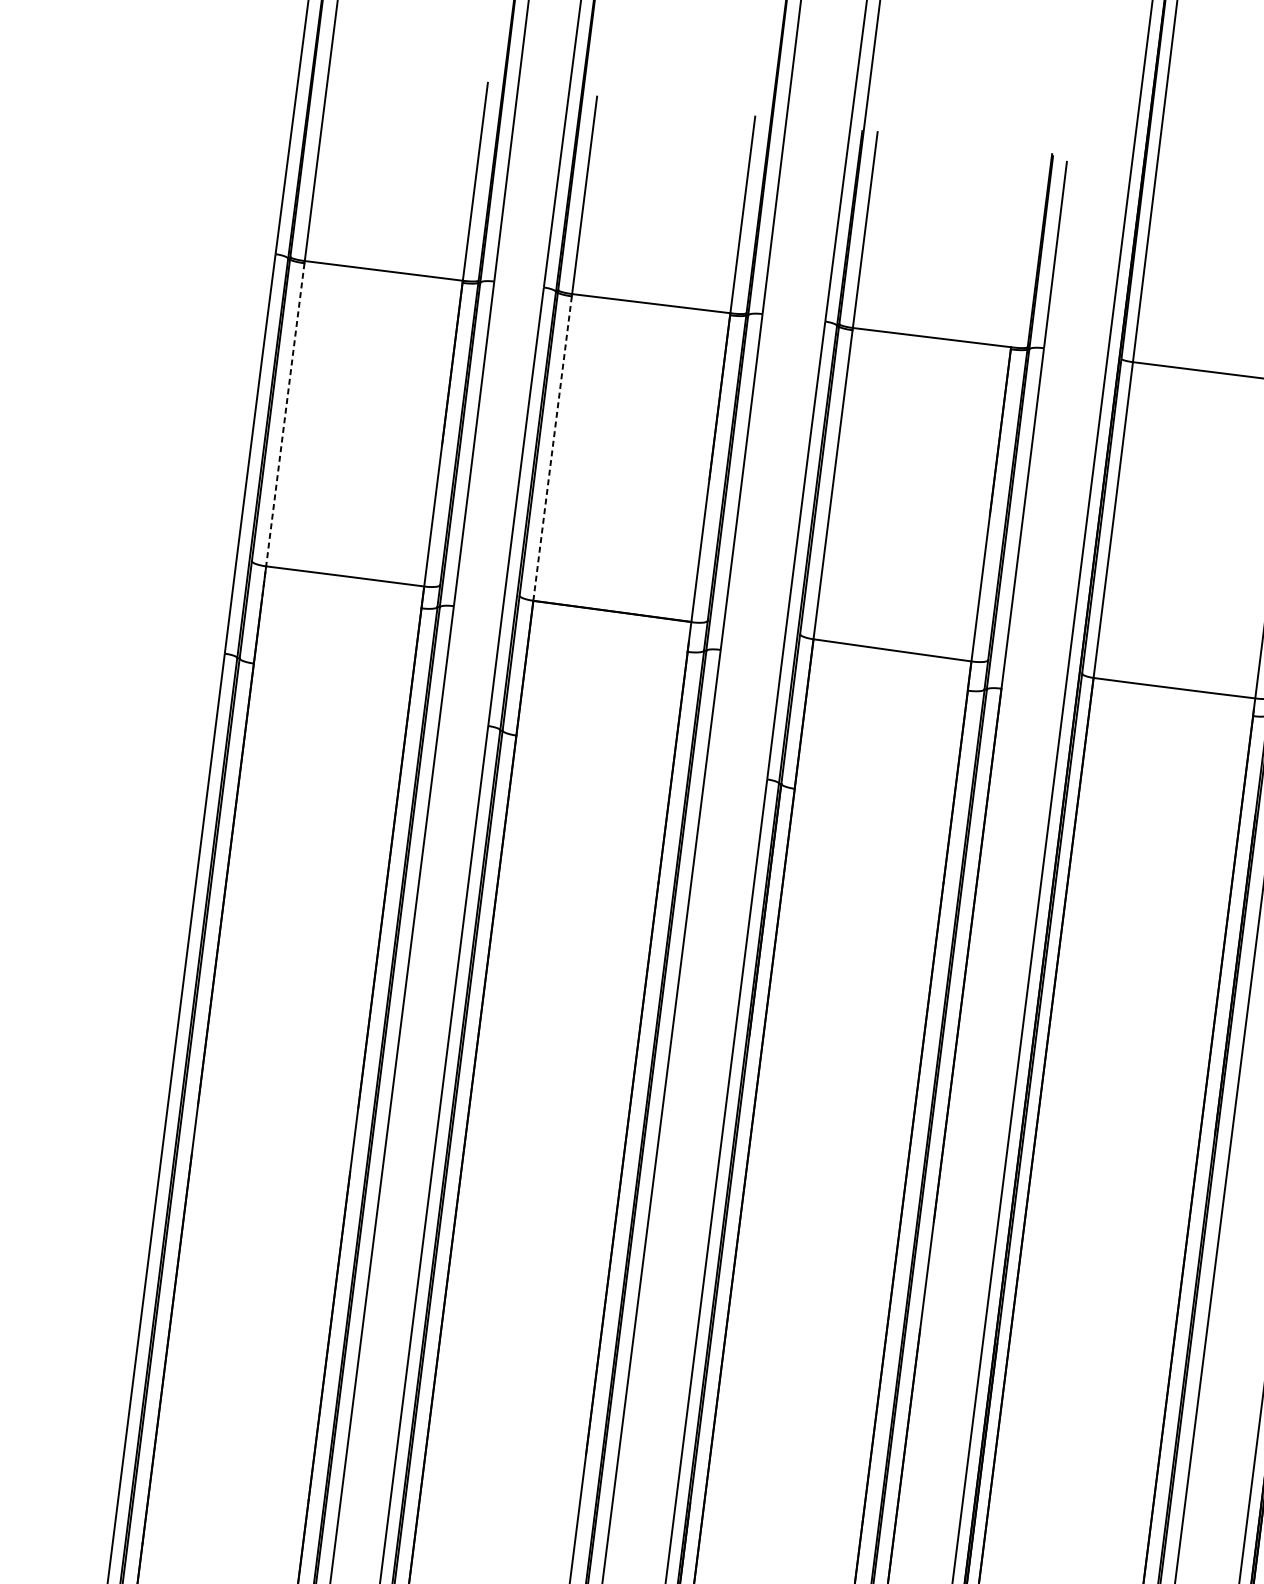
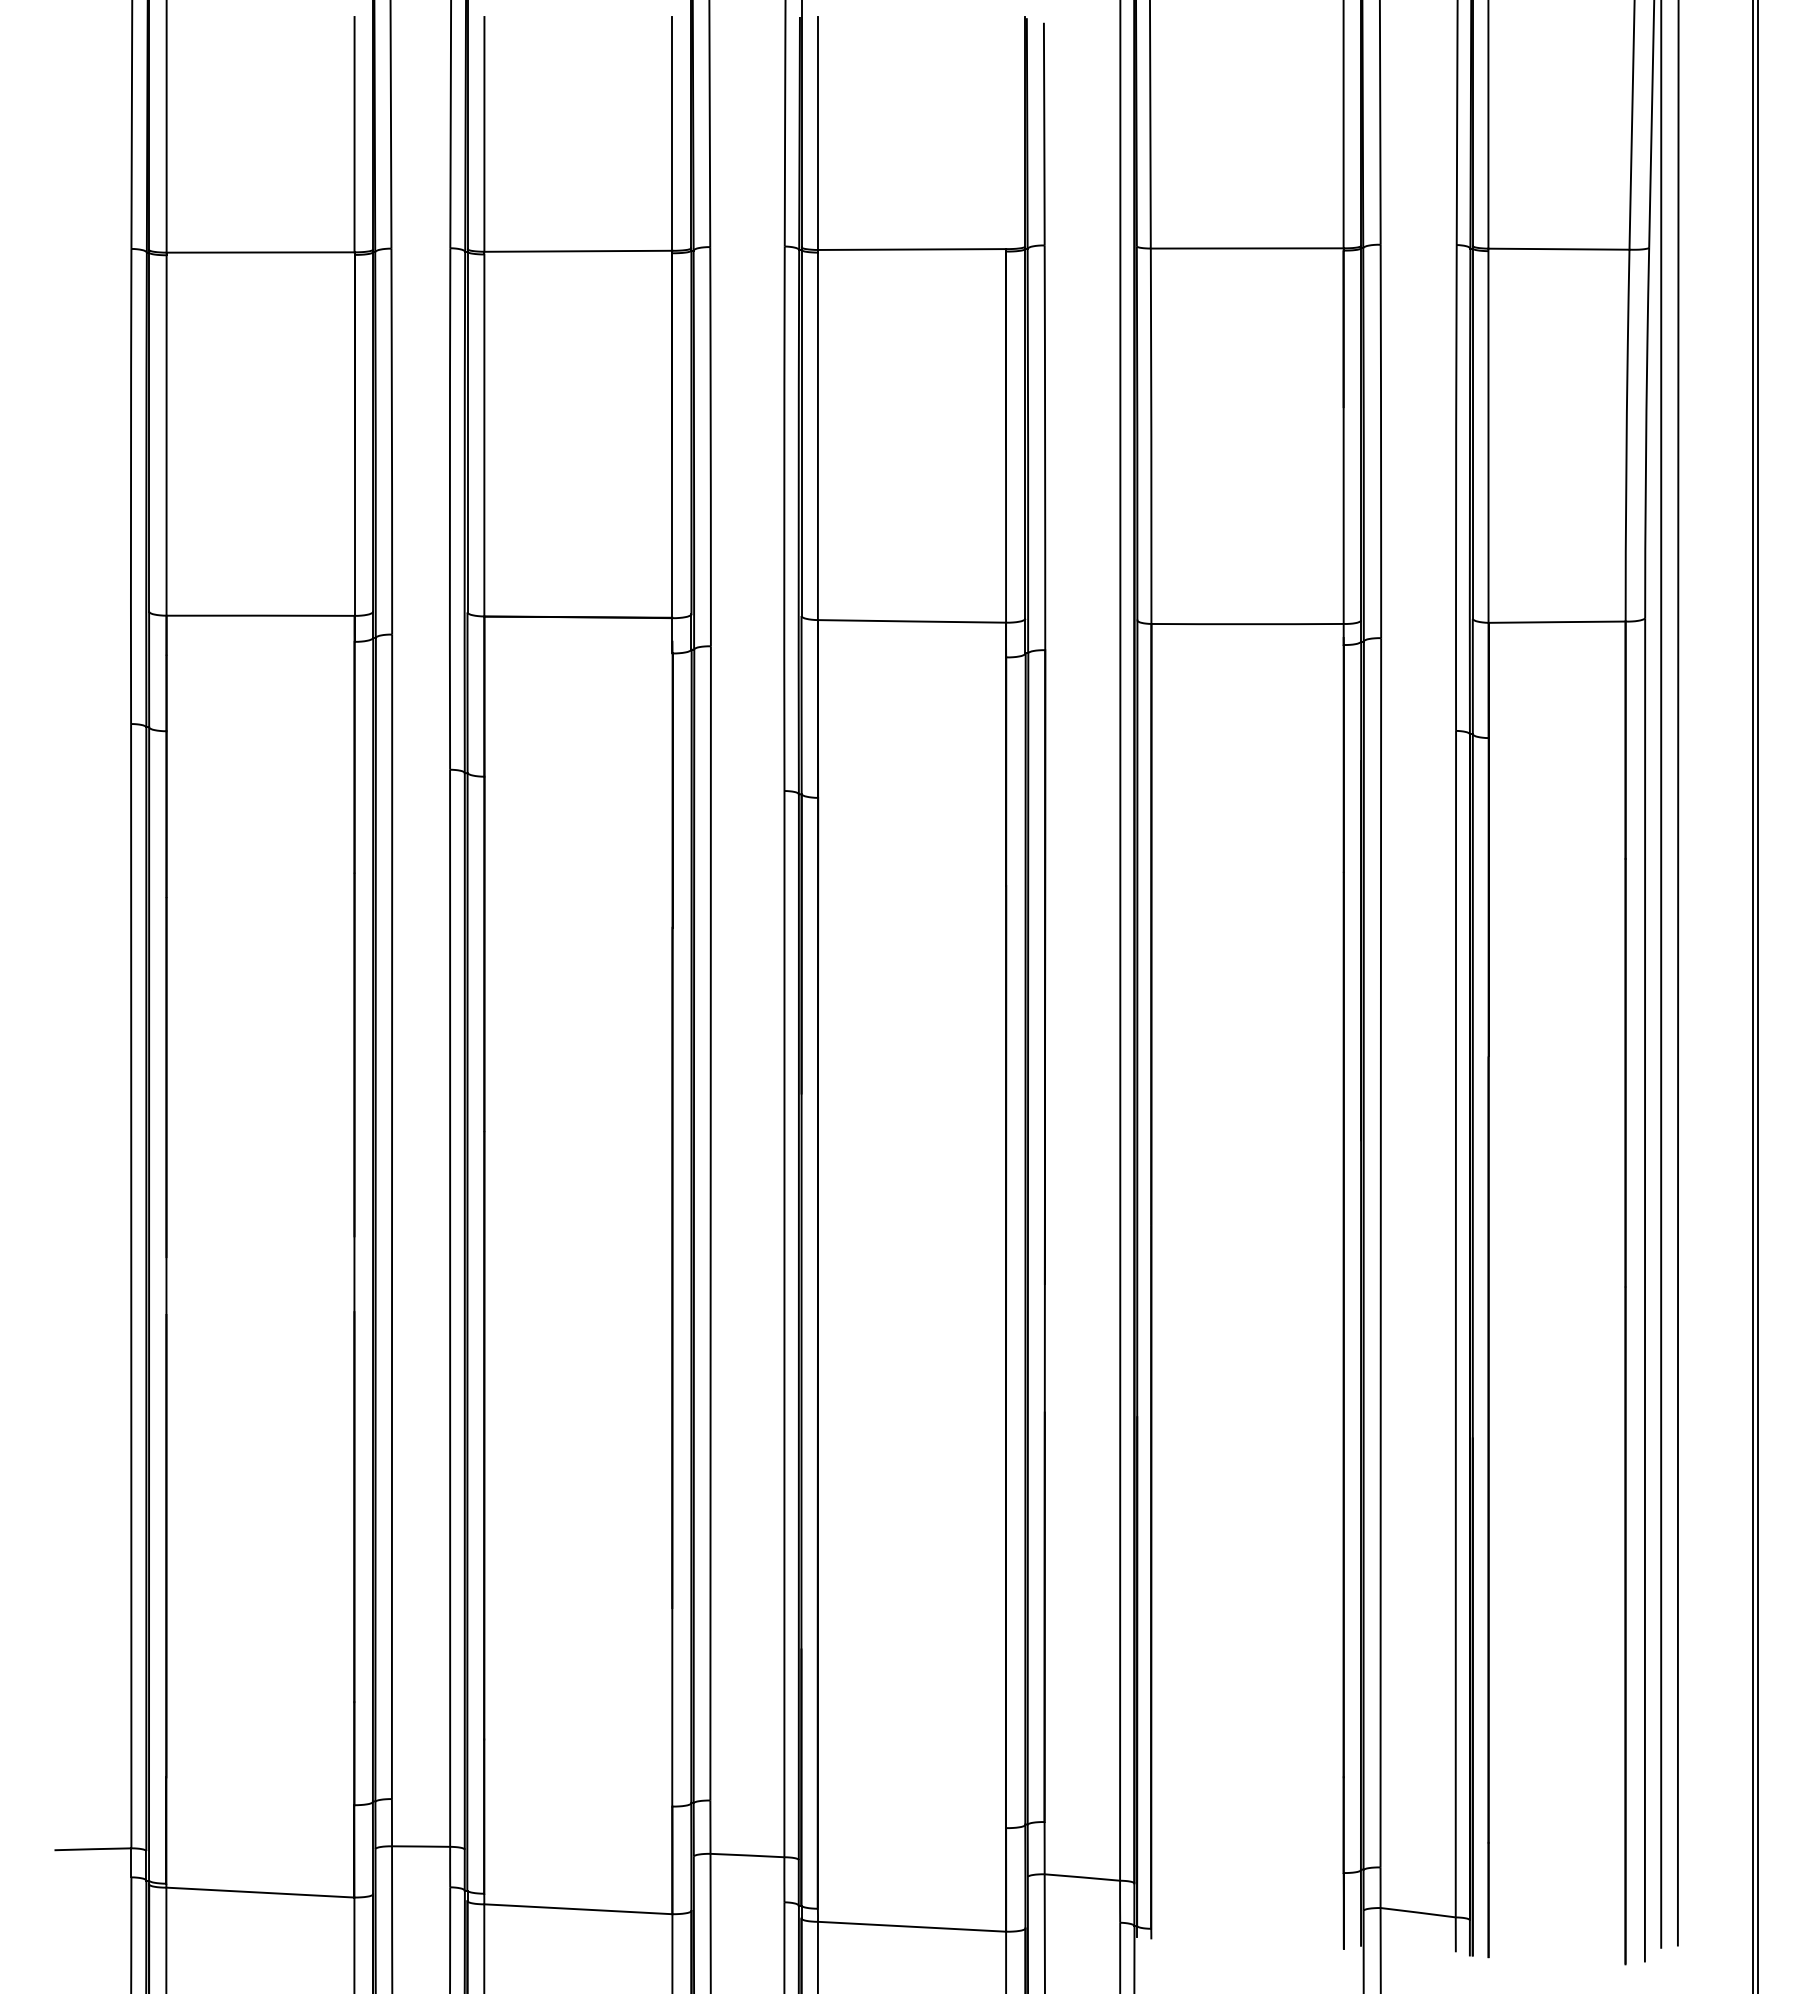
line: (283, 431) -> (166, 455), dashed -> solid
line: (552, 448) -> (484, 435), dashed -> solid

